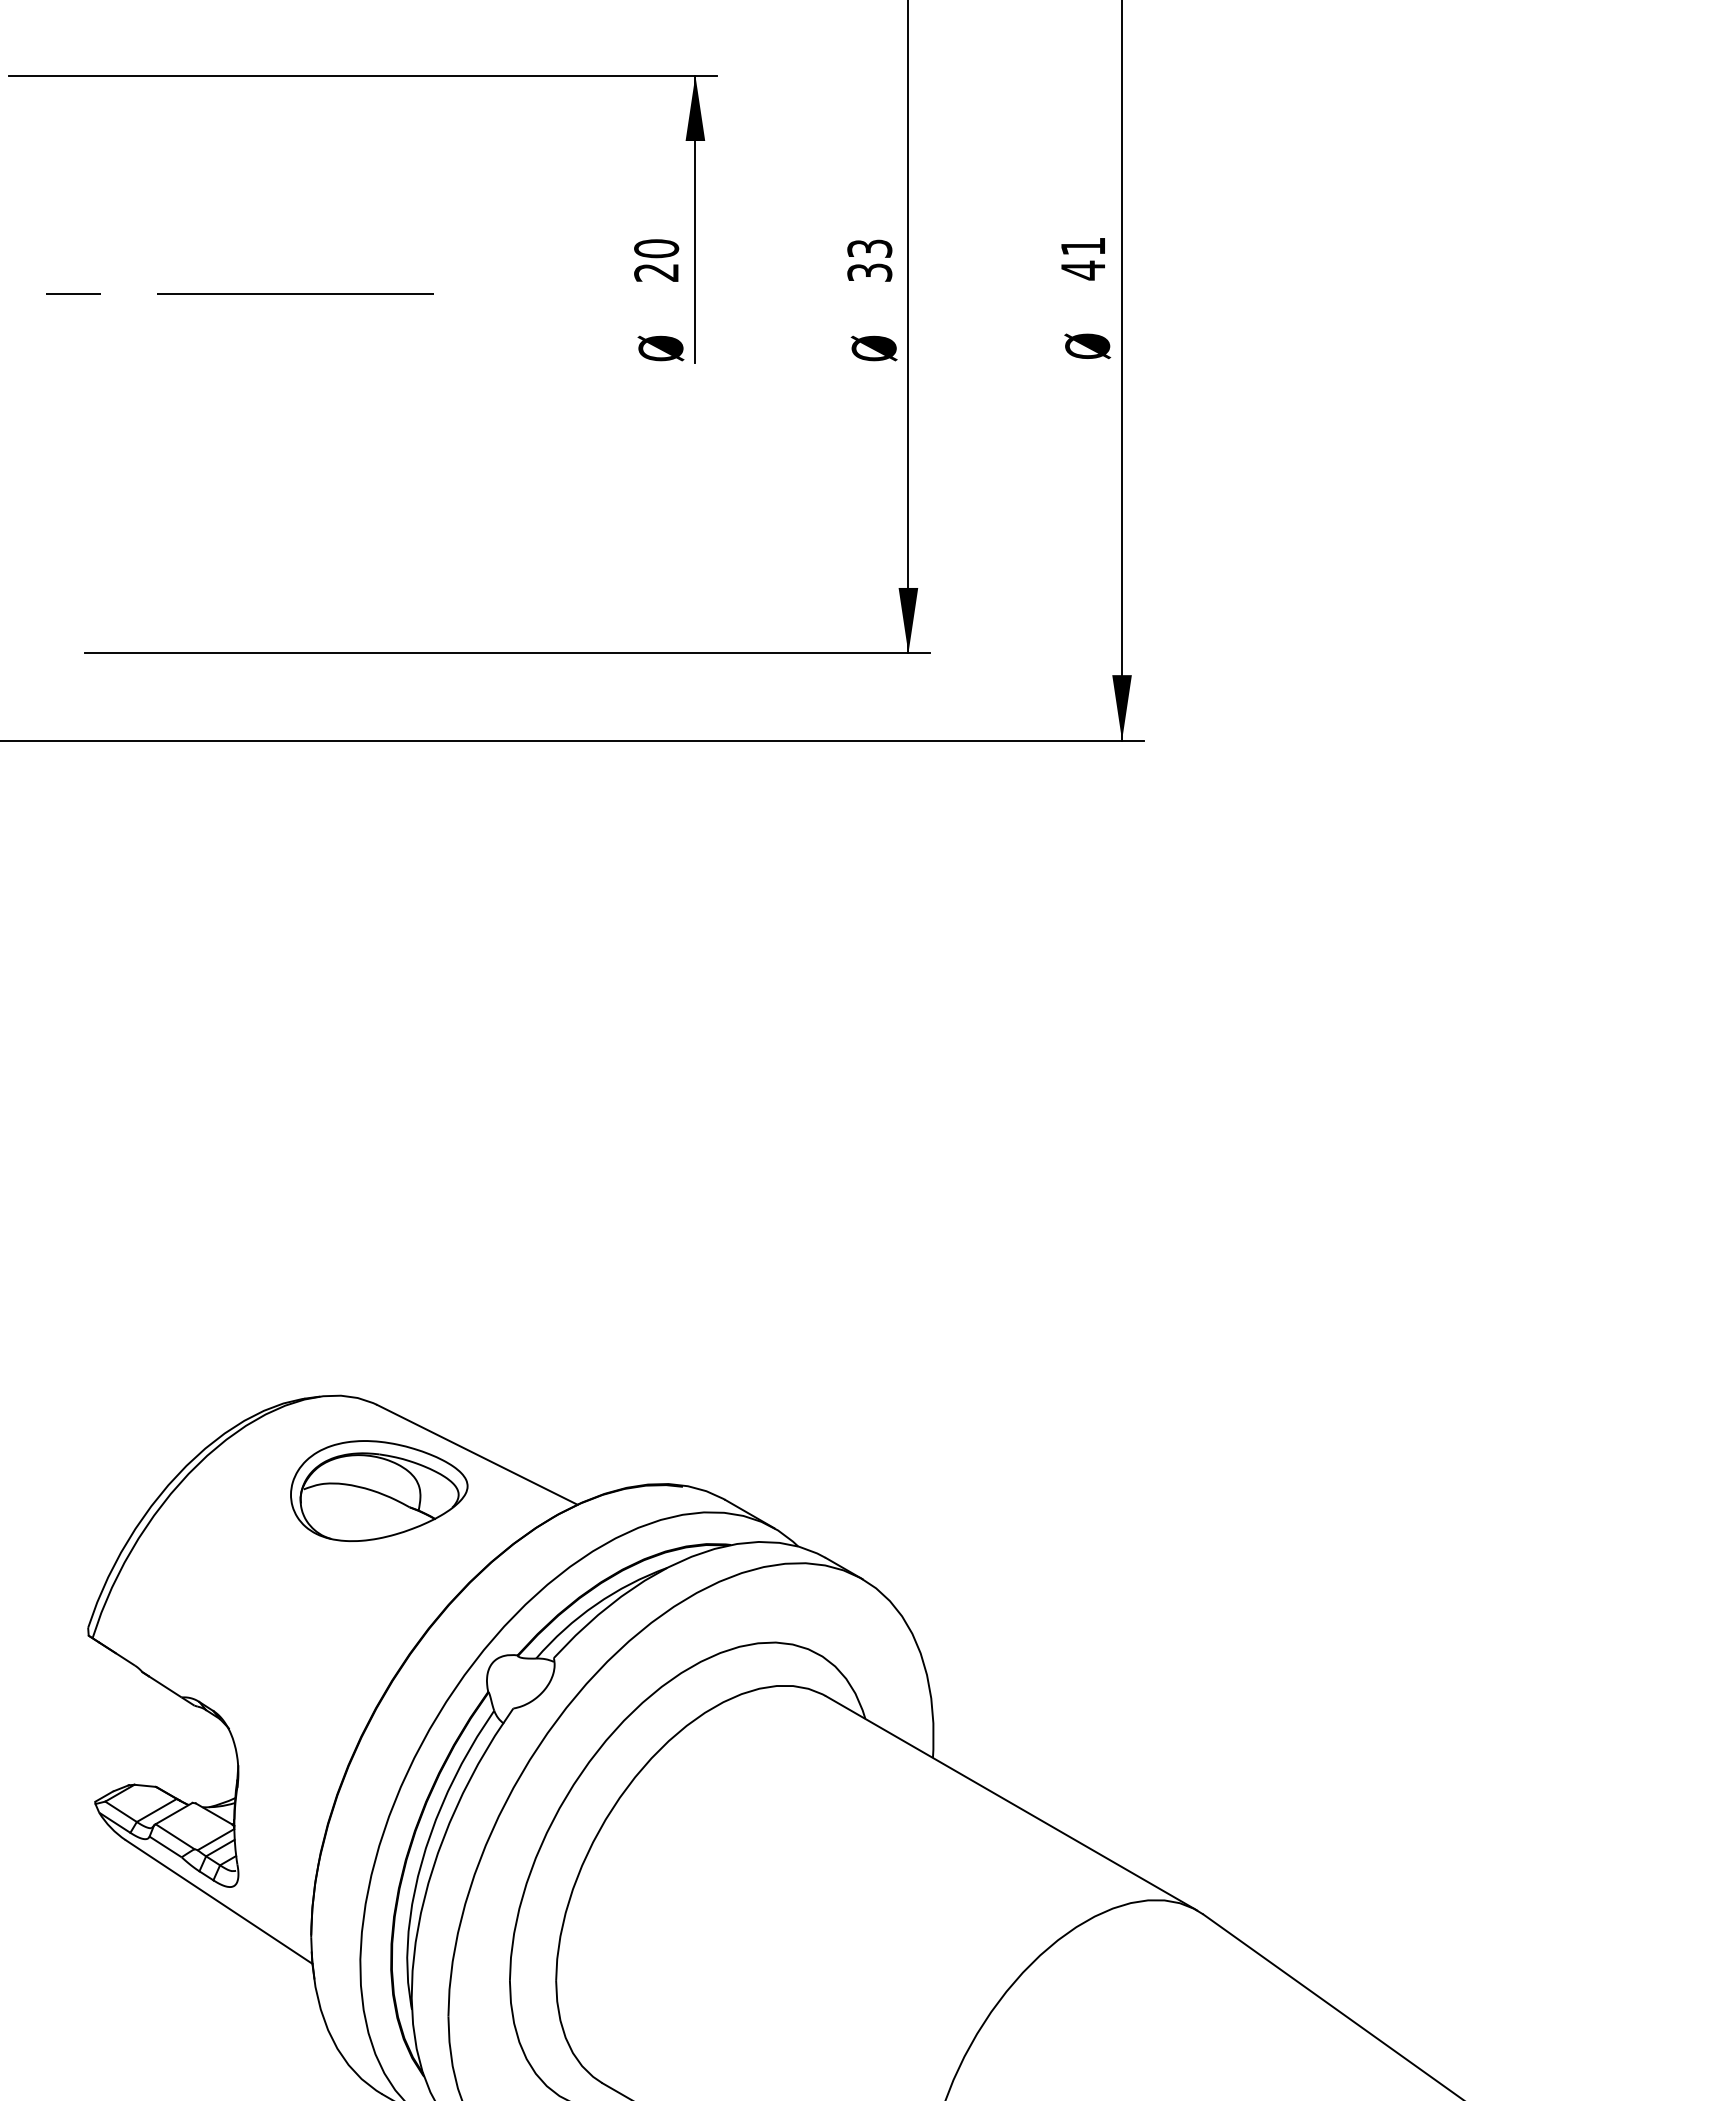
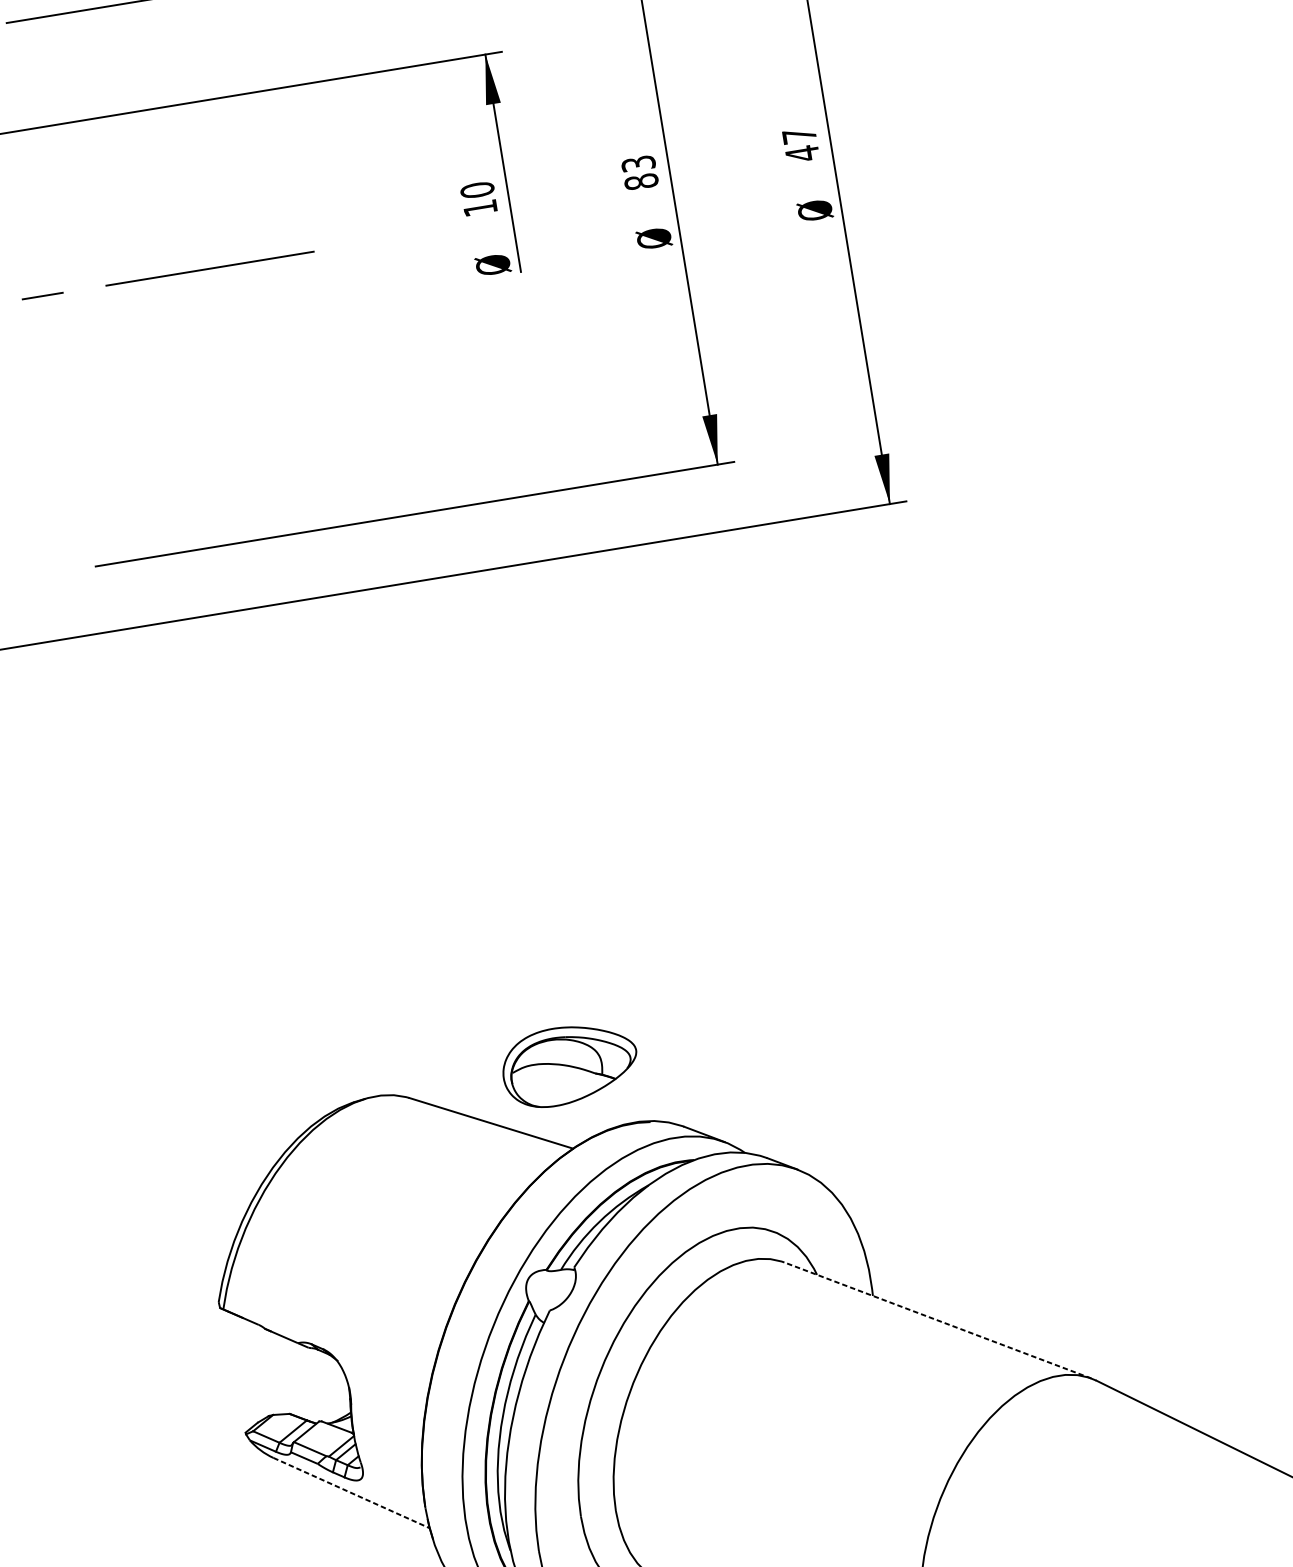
text: (1082, 246) -> (798, 135), 41 -> 47
text: (656, 272) -> (480, 208), 20 -> 10
text: (869, 272) -> (641, 181), 33 -> 83
part: (379, 1490) -> (570, 1064), moved
line: (1011, 1803) -> (937, 1320), solid -> dashed
line: (219, 1902) -> (351, 1493), solid -> dashed

